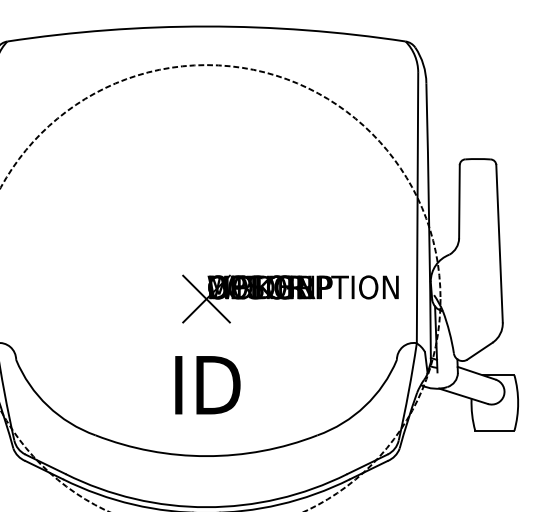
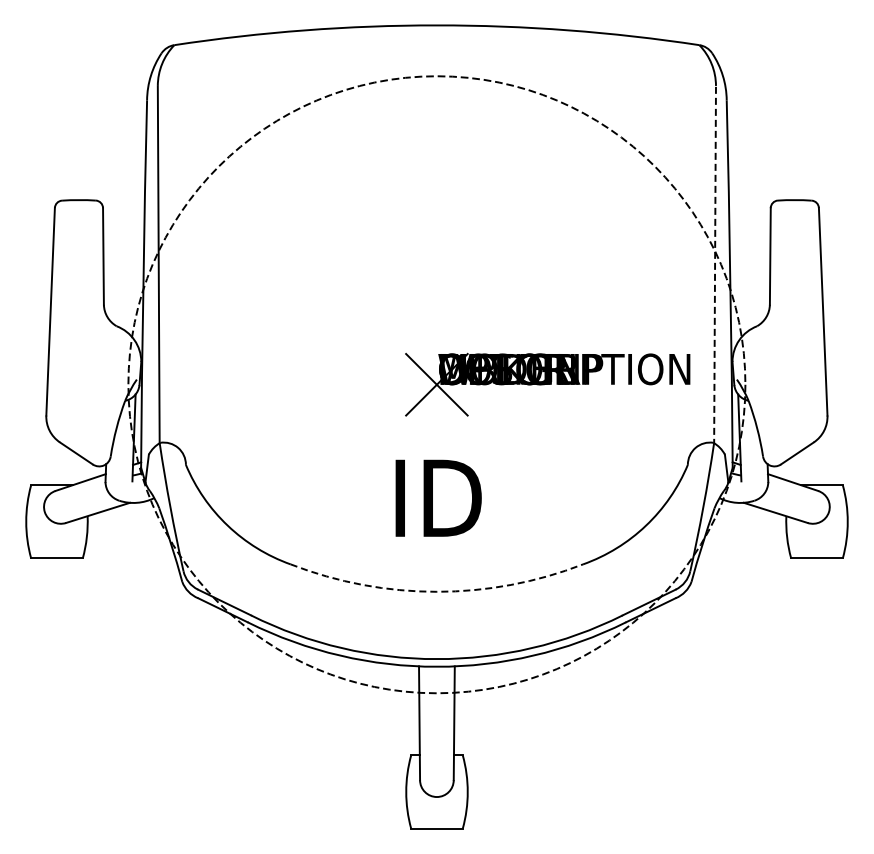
line: (417, 208) -> (715, 265), solid -> dashed
arc: (206, 455) -> (436, 591), solid -> dashed

